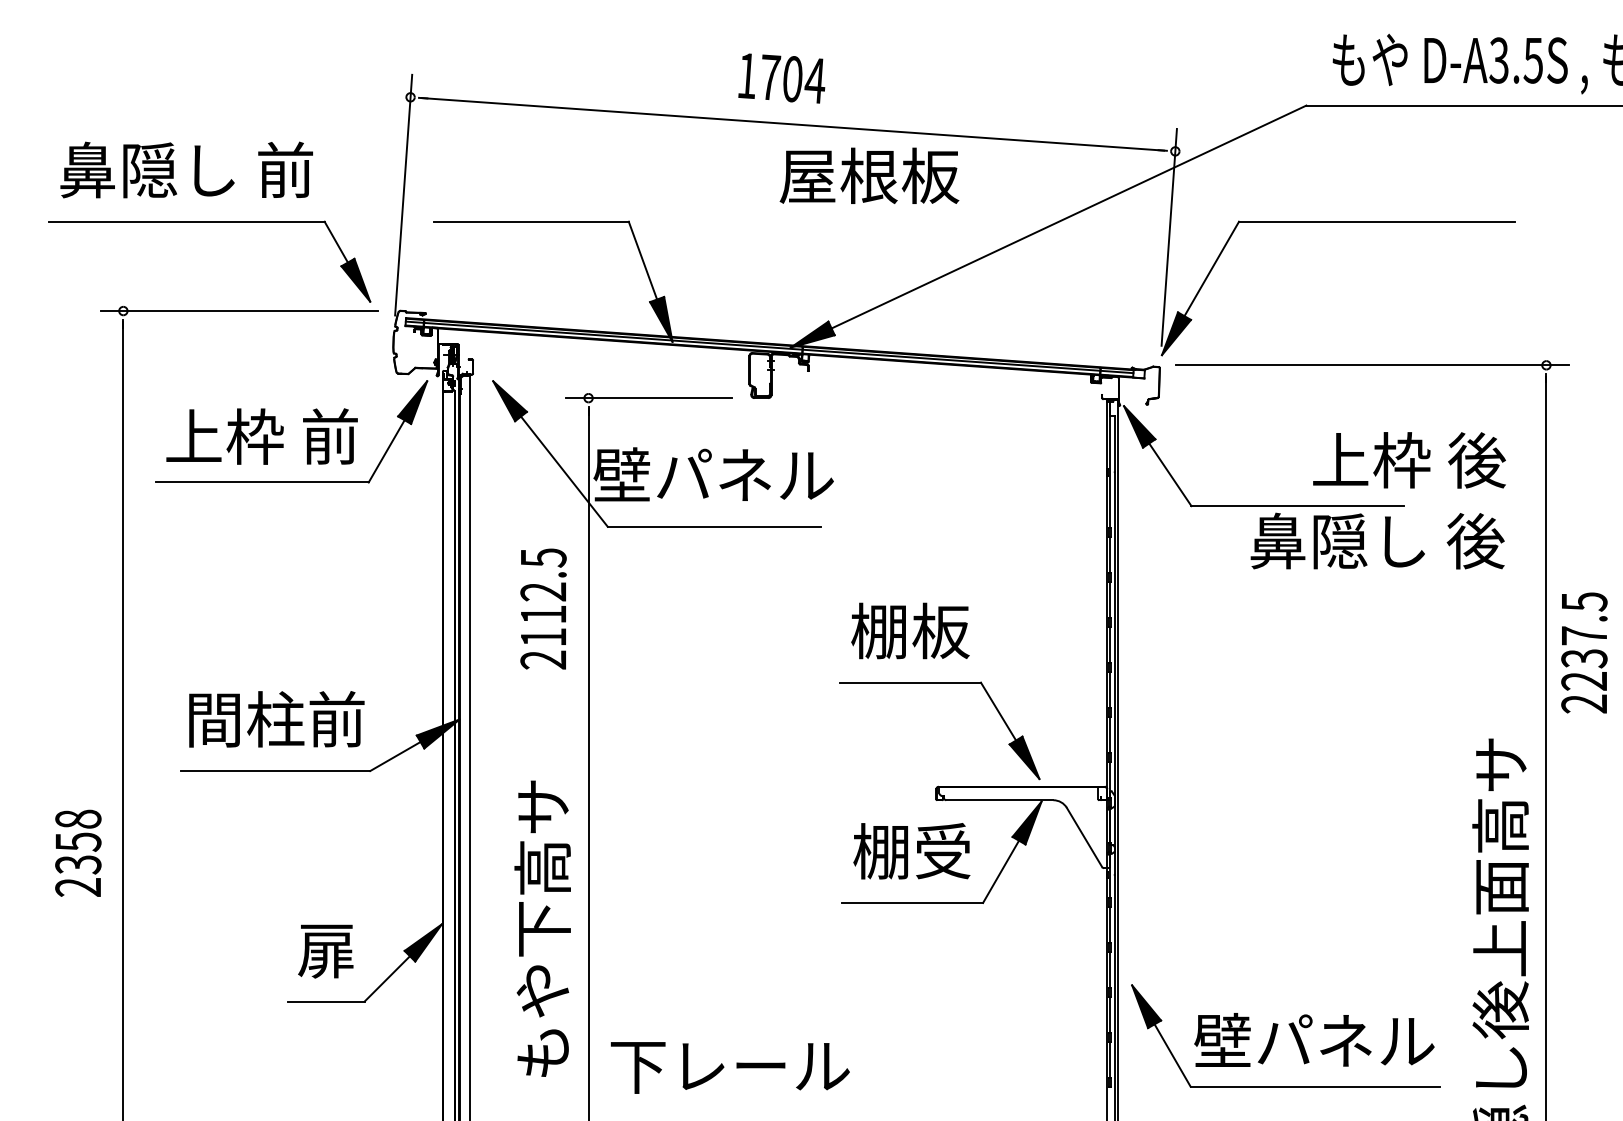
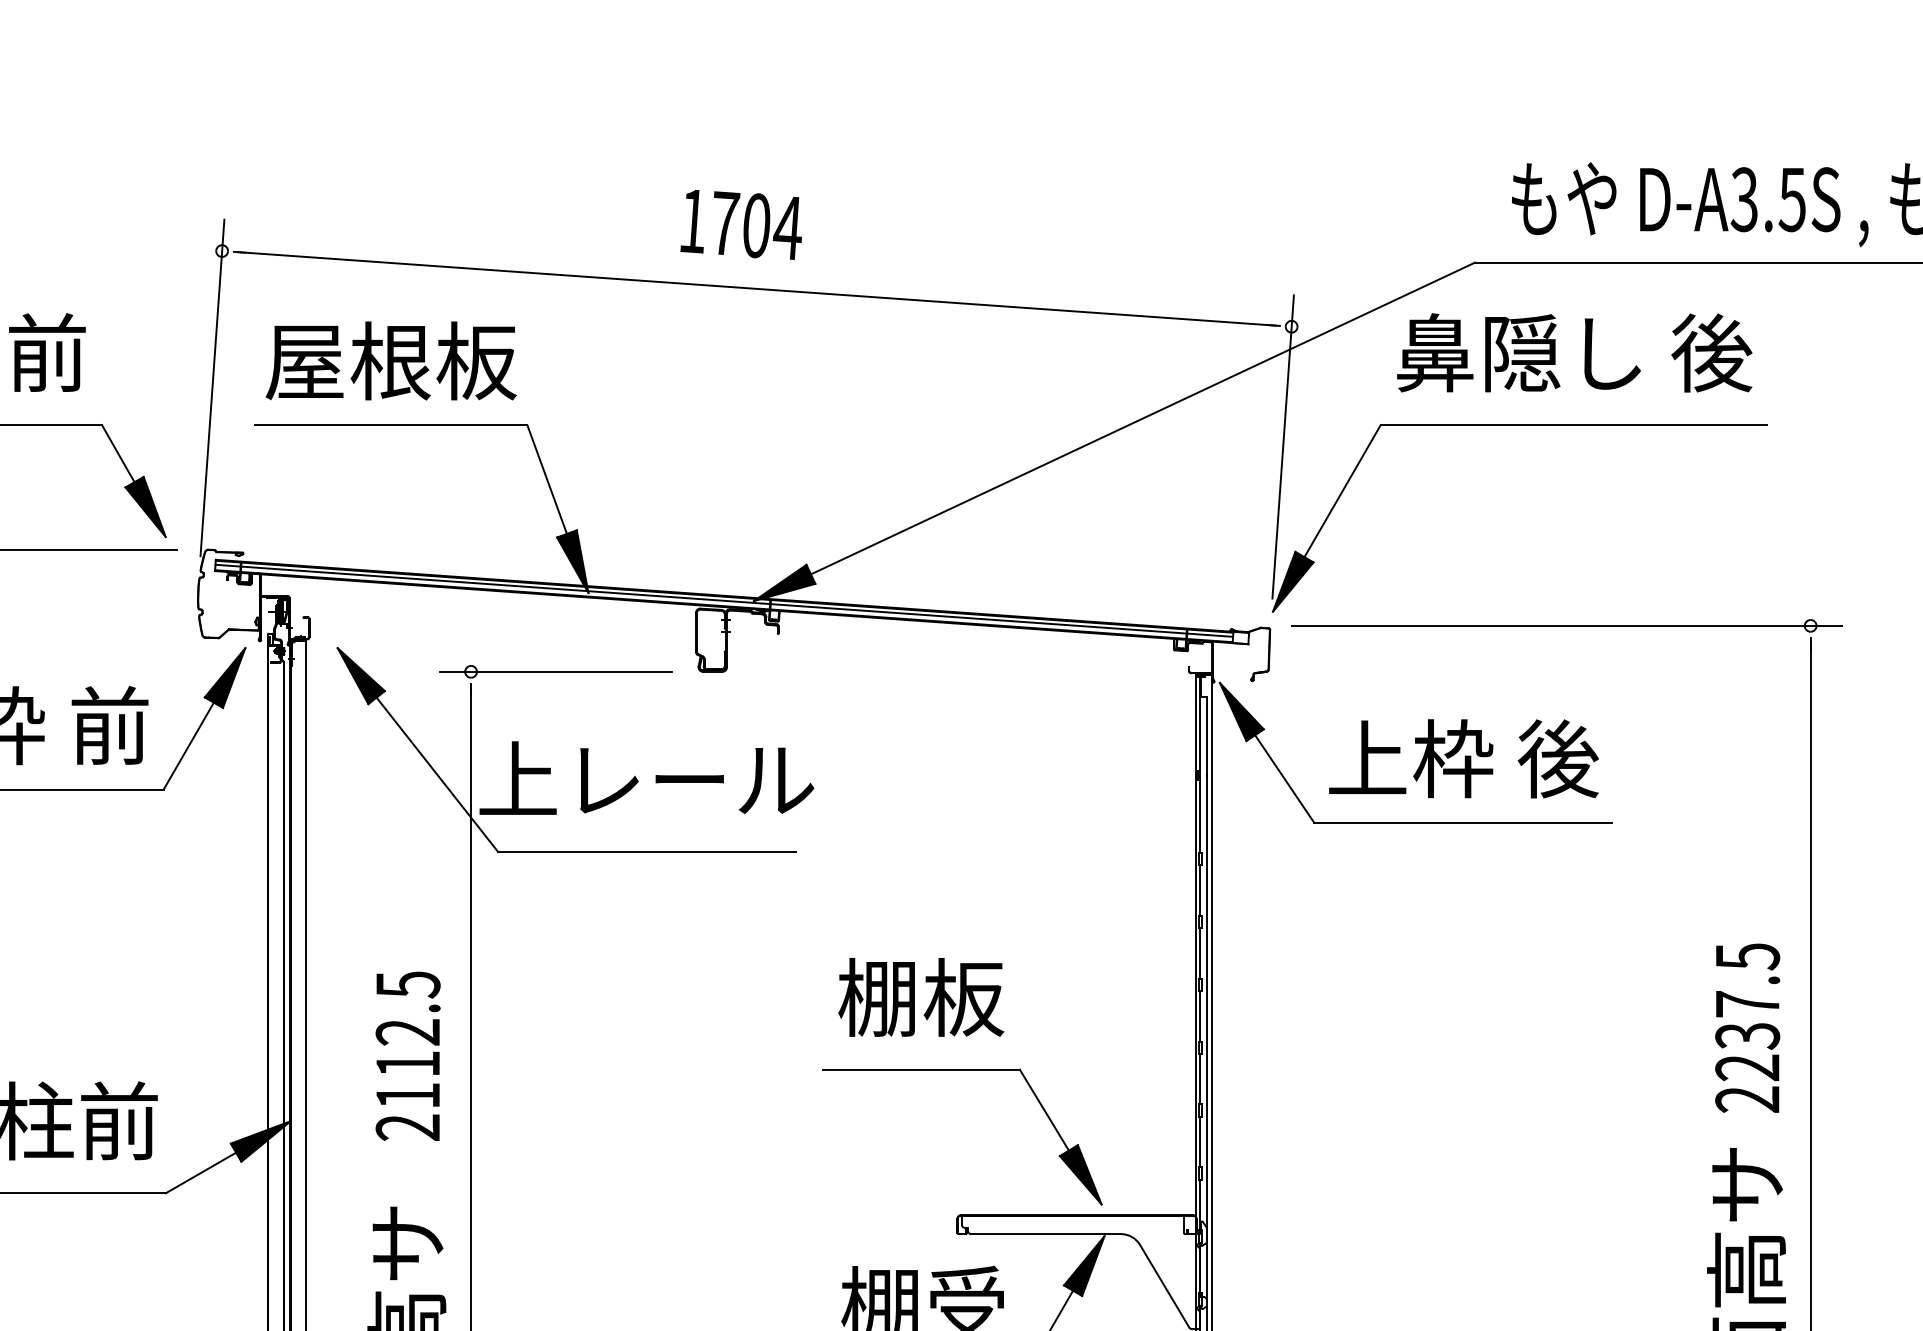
text: (869, 175) -> (391, 360), moved
text: (1409, 460) -> (1463, 759), moved
text: (681, 474) -> (601, 778), 壁パネル -> 上レール
text: (1377, 540) -> (1574, 352), moved
text: (543, 608) -> (408, 1055), moved
text: (1584, 652) -> (1747, 1027), moved

